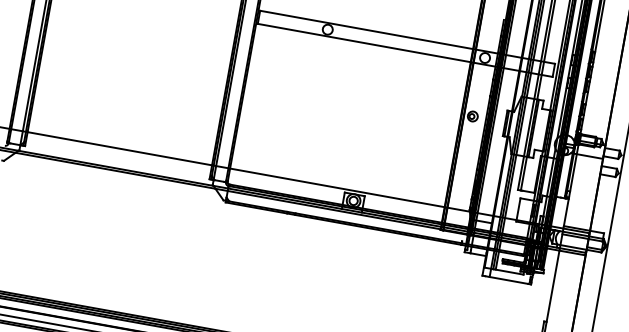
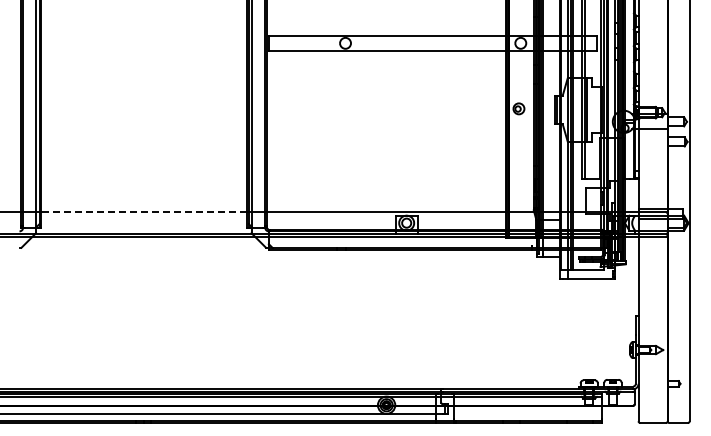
line: (120, 149) -> (144, 212), solid -> dashed

